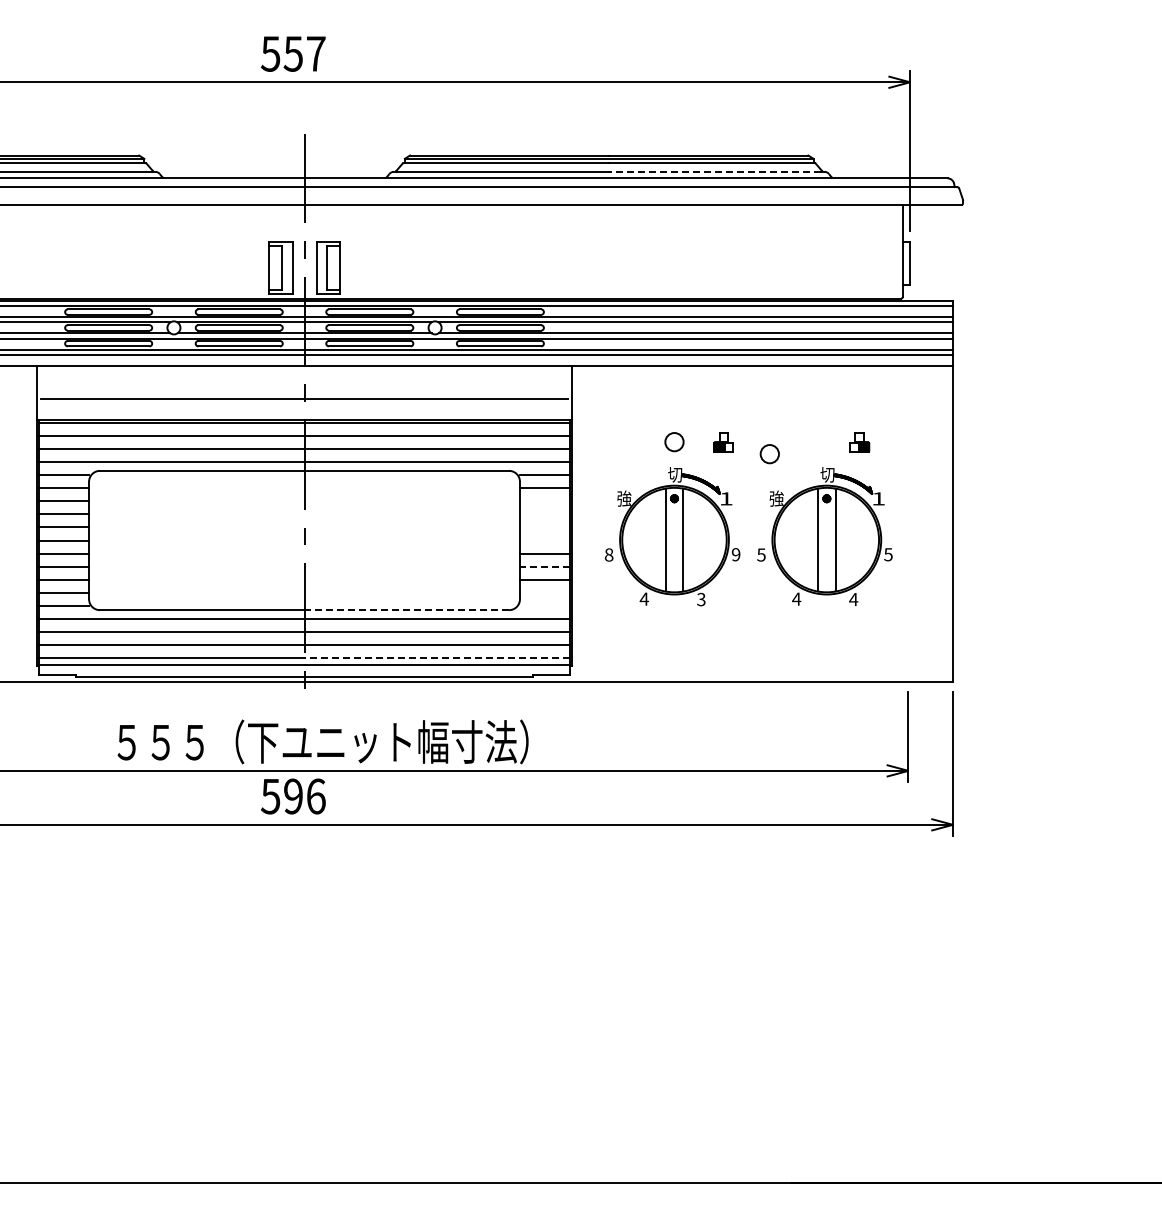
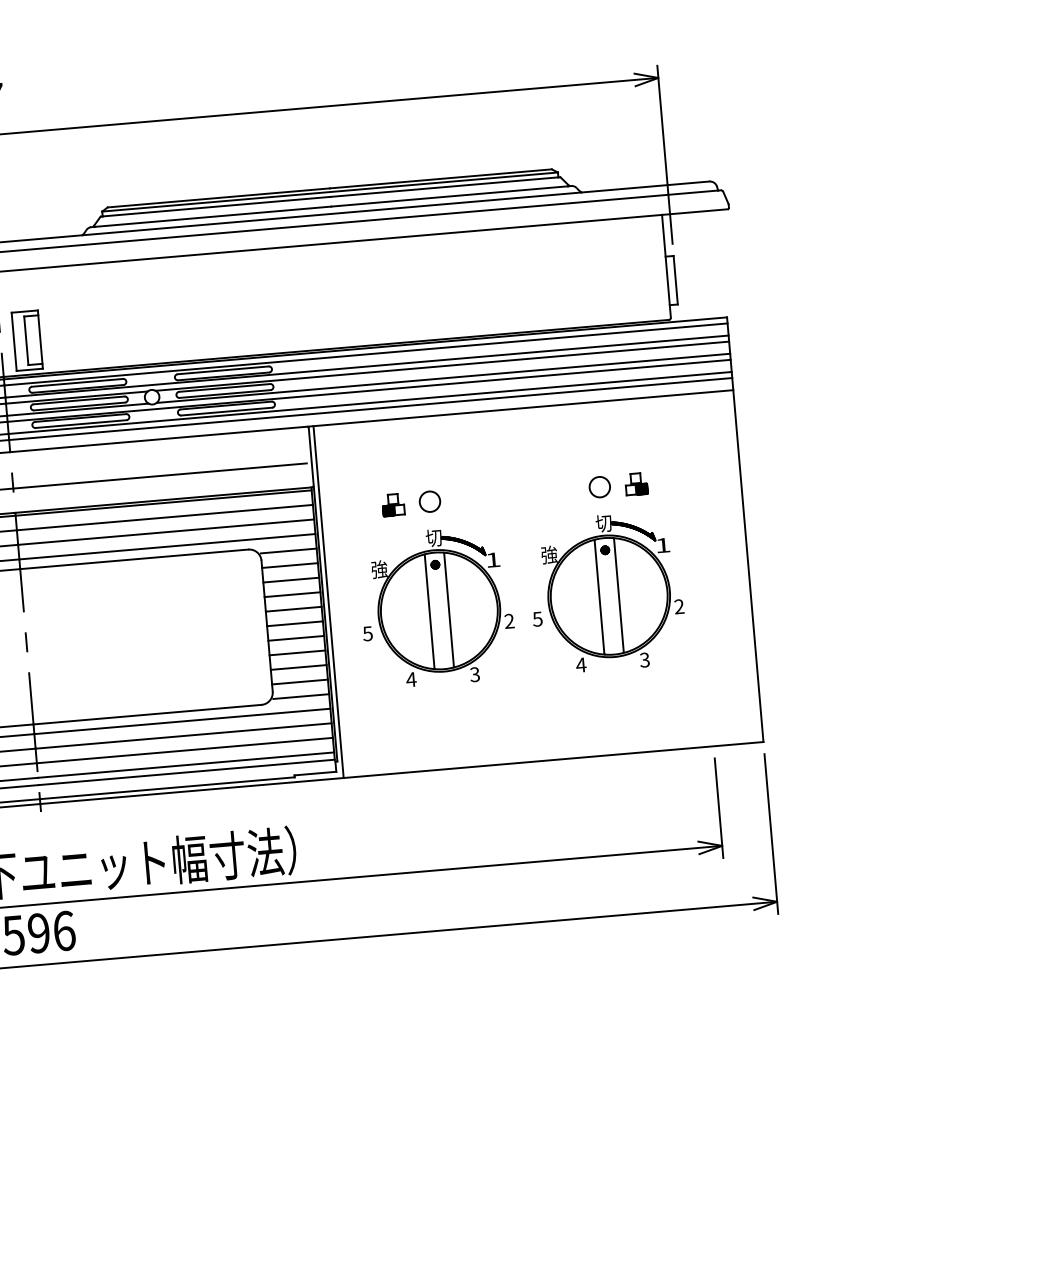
line: (714, 171) -> (448, 196), dashed -> solid
part: (723, 442) -> (393, 505), moved
circle: (769, 454) -> (599, 487), moved
line: (544, 501) -> (290, 580), added
line: (544, 514) -> (291, 594), added
line: (576, 523) -> (328, 601), added
line: (544, 527) -> (293, 609), added
line: (544, 540) -> (294, 623), added
text: (608, 554) -> (367, 633), 8 -> 5
text: (735, 554) -> (508, 621), 9 -> 2
text: (888, 554) -> (679, 606), 5 -> 2
line: (544, 566) -> (296, 652), dashed -> solid
line: (544, 592) -> (299, 681), added
text: (853, 599) -> (644, 660), 4 -> 3
line: (544, 605) -> (300, 696), added
line: (406, 610) -> (147, 715), dashed -> solid
line: (437, 658) -> (186, 765), dashed -> solid

